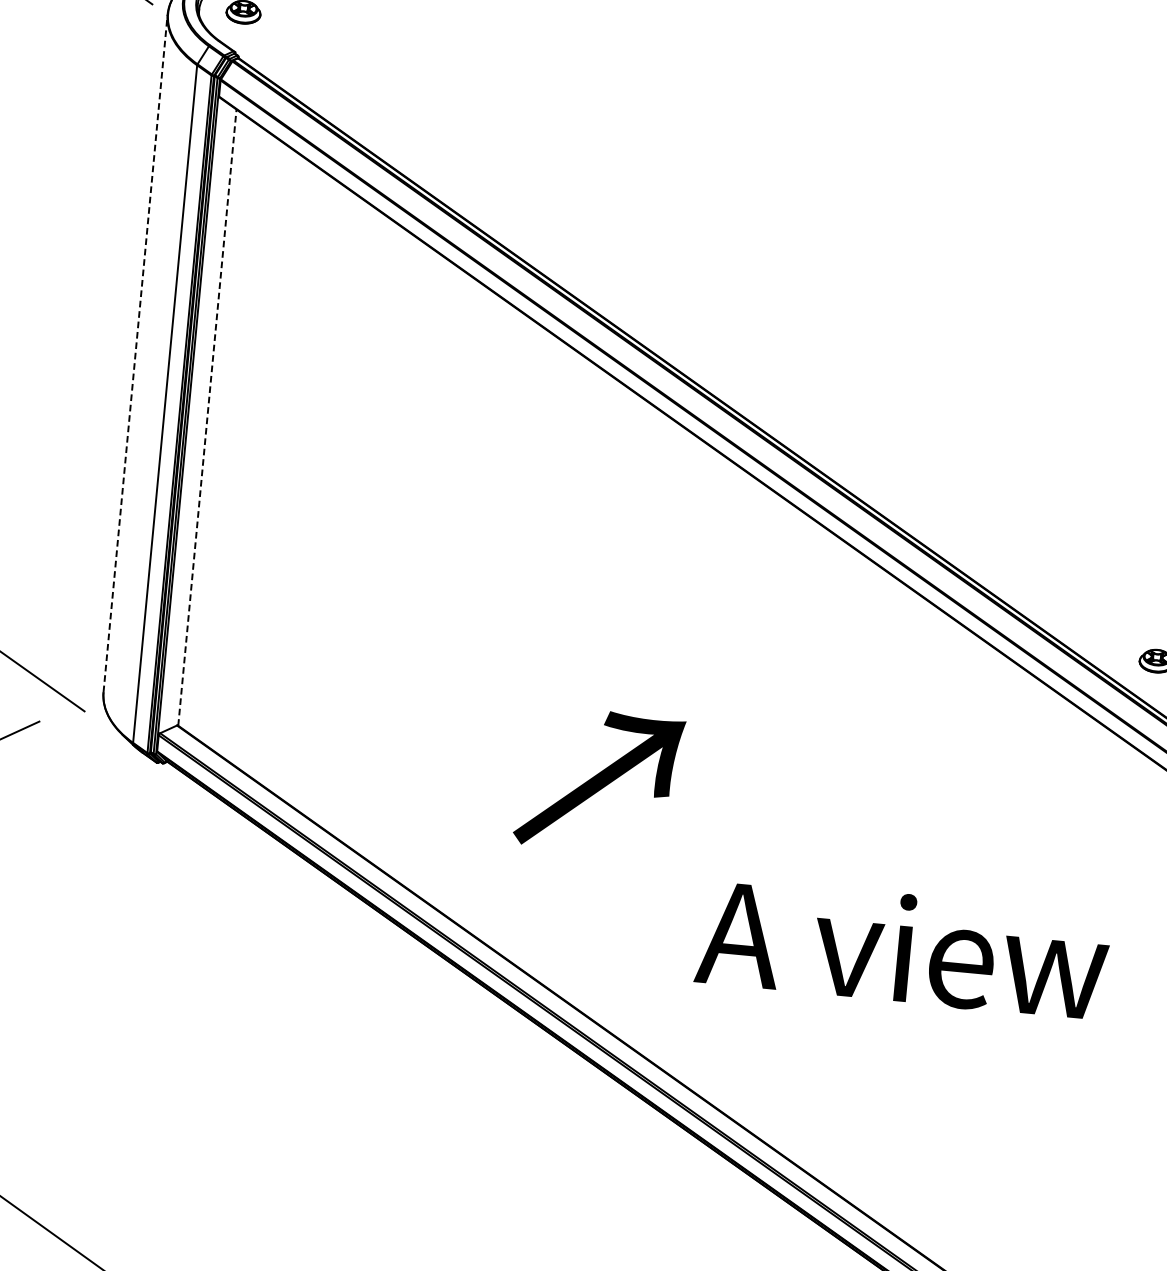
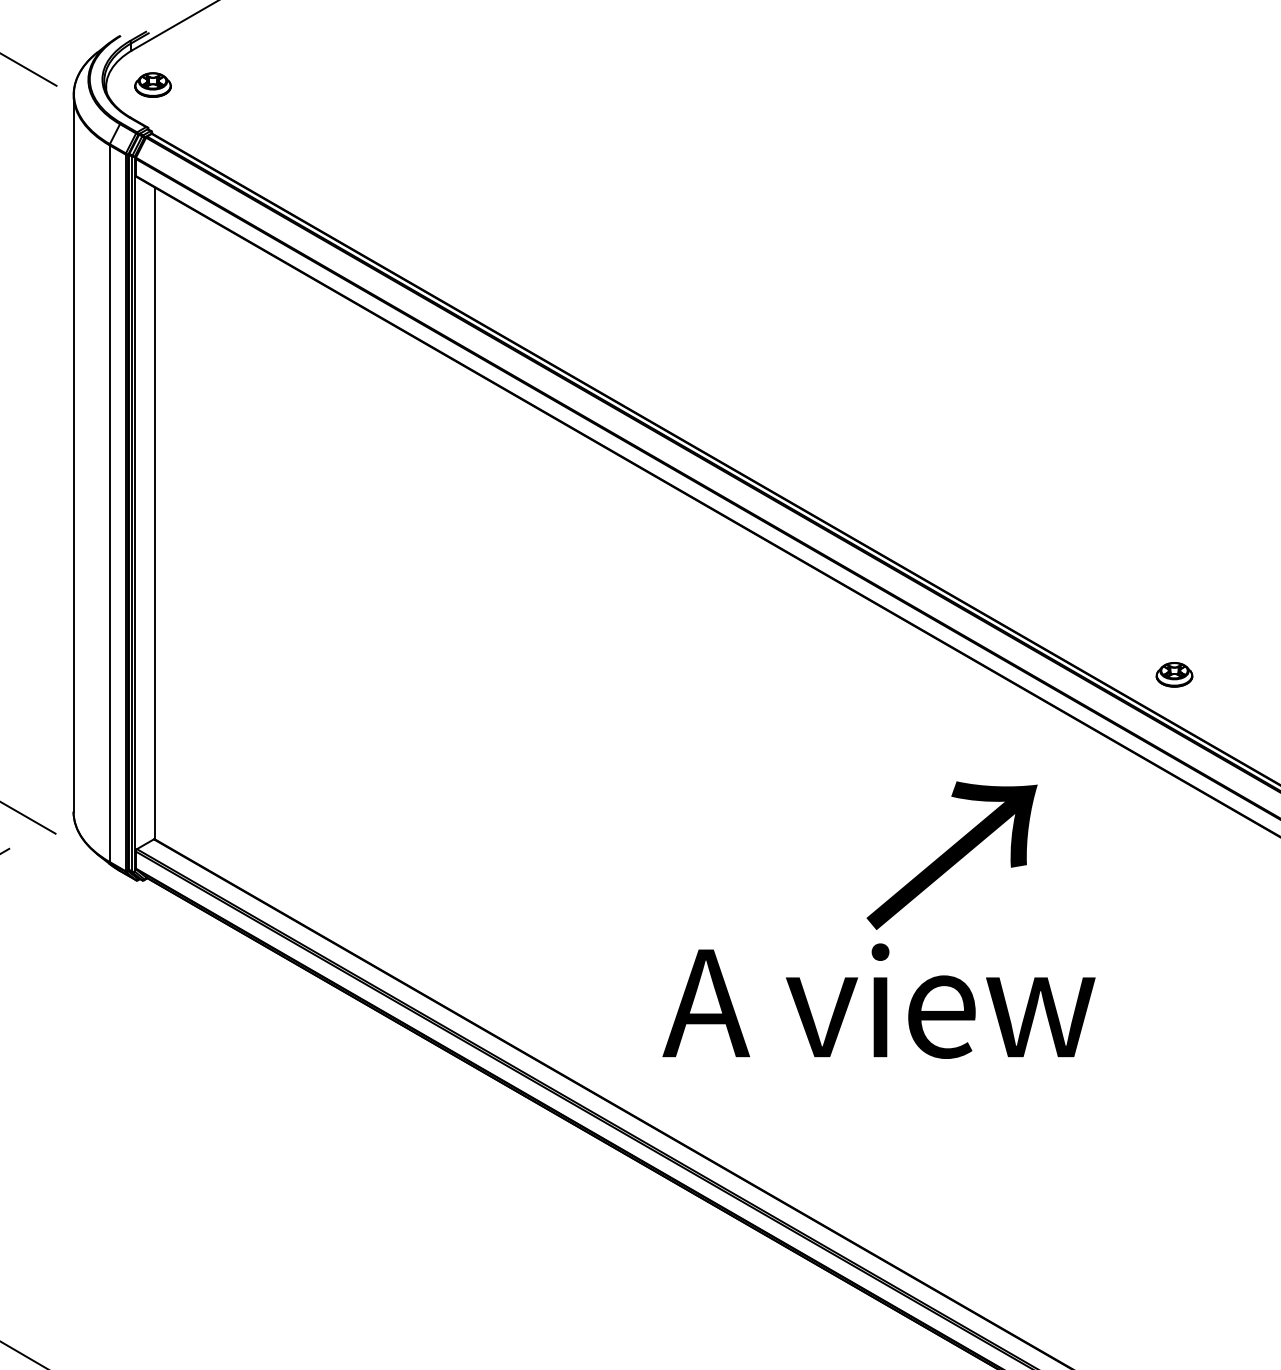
line: (135, 352) -> (73, 452), dashed -> solid
line: (207, 417) -> (155, 513), dashed -> solid
text: (598, 780) -> (951, 855), moved
text: (902, 947) -> (878, 1000), moved

